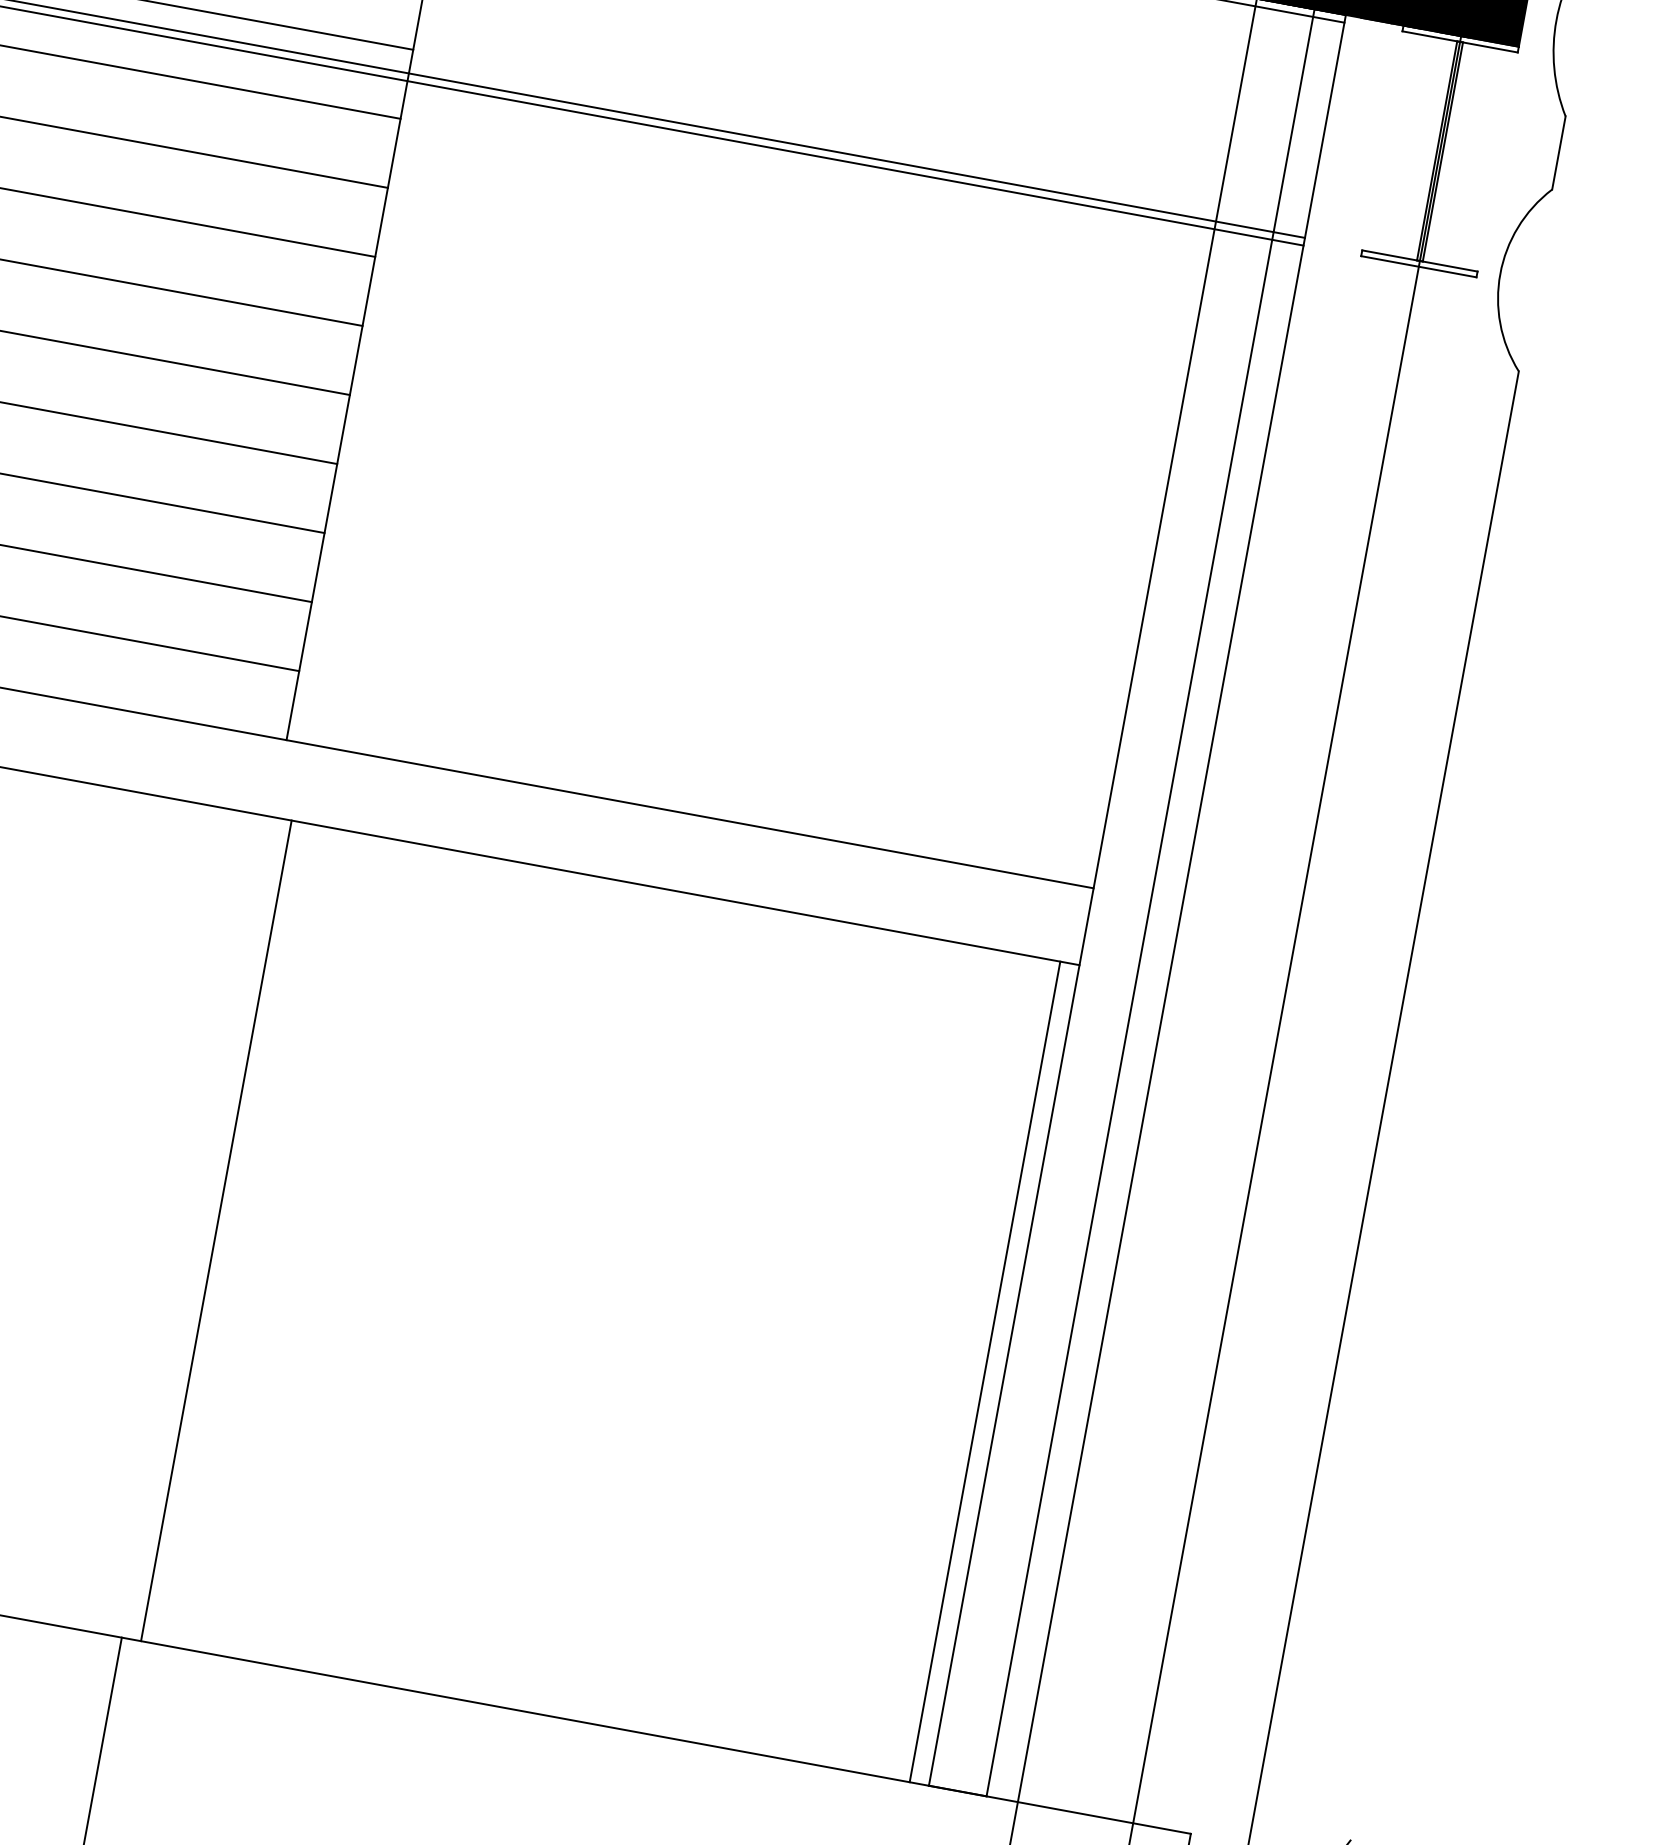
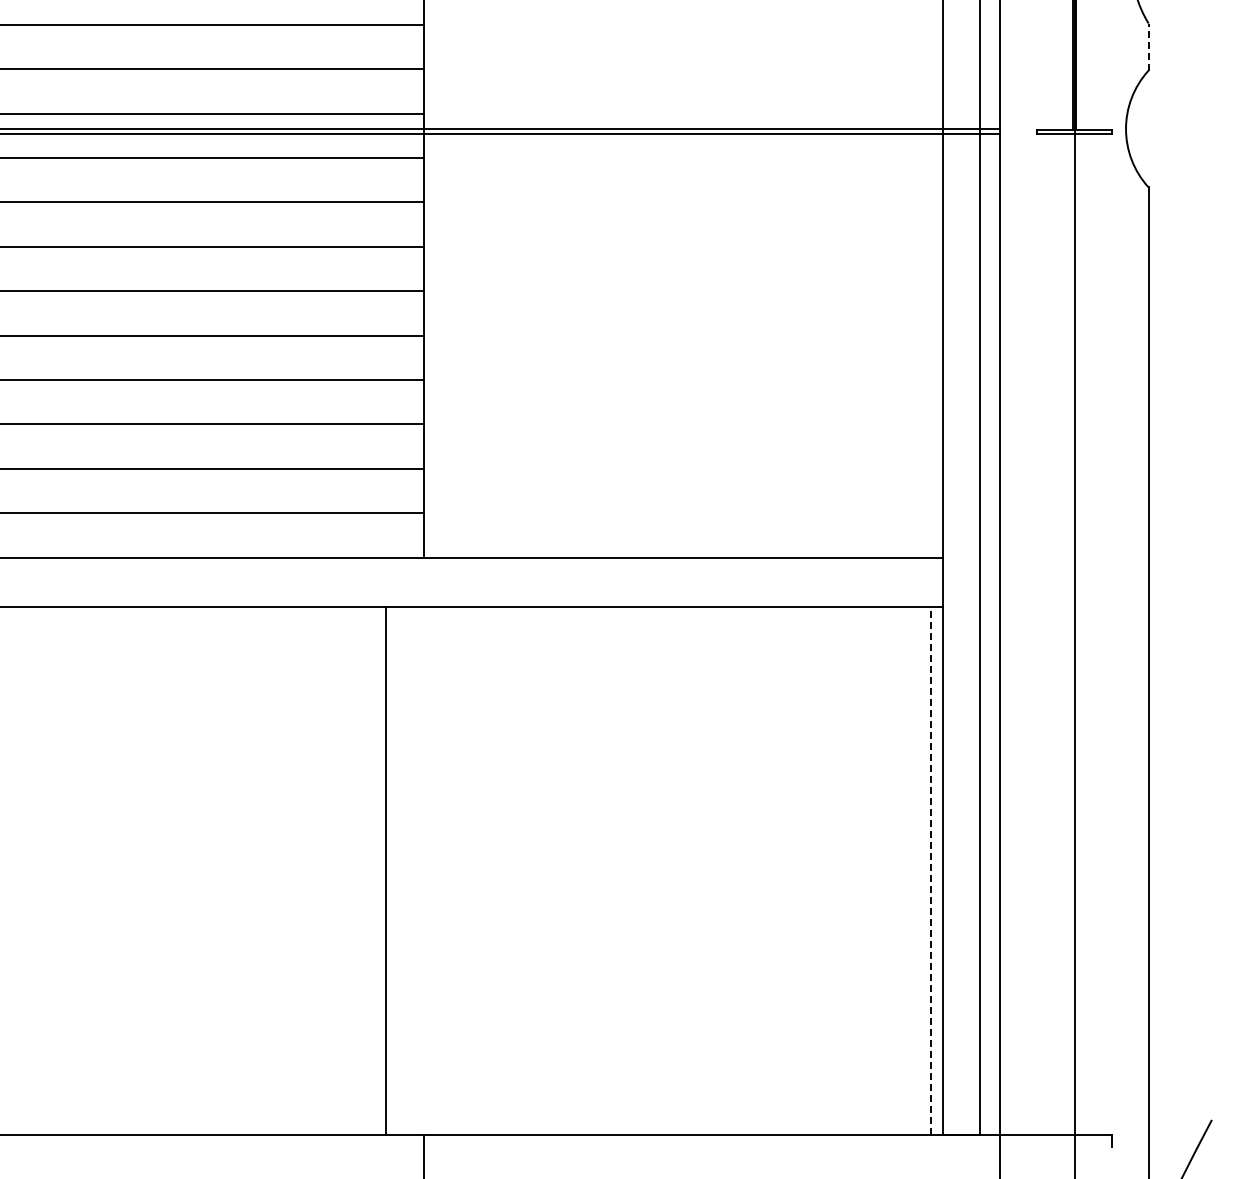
line: (1558, 153) -> (1148, 47), solid -> dashed
line: (216, 1230) -> (385, 870), moved
line: (984, 1371) -> (930, 870), solid -> dashed

